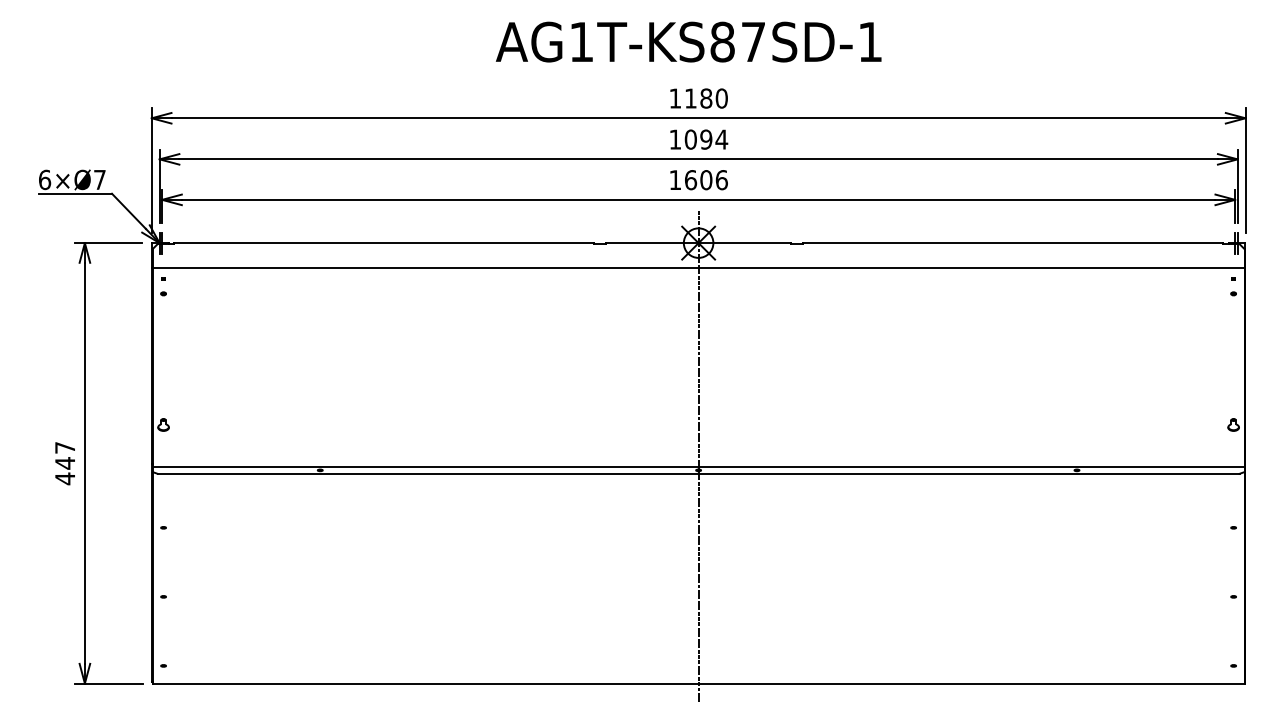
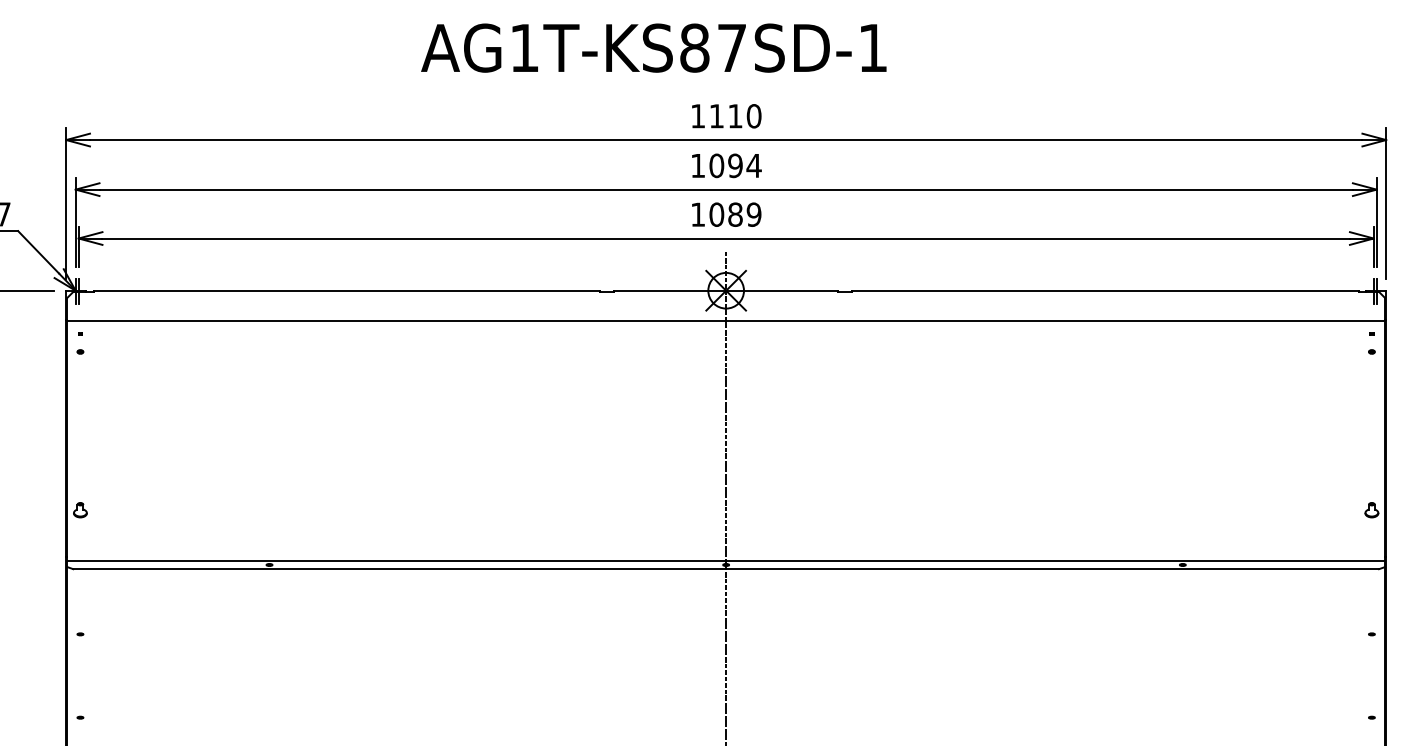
text: (688, 41) -> (653, 47), moved
text: (706, 98) -> (735, 116), 1180 -> 1110
text: (705, 180) -> (734, 215), 1606 -> 1089

